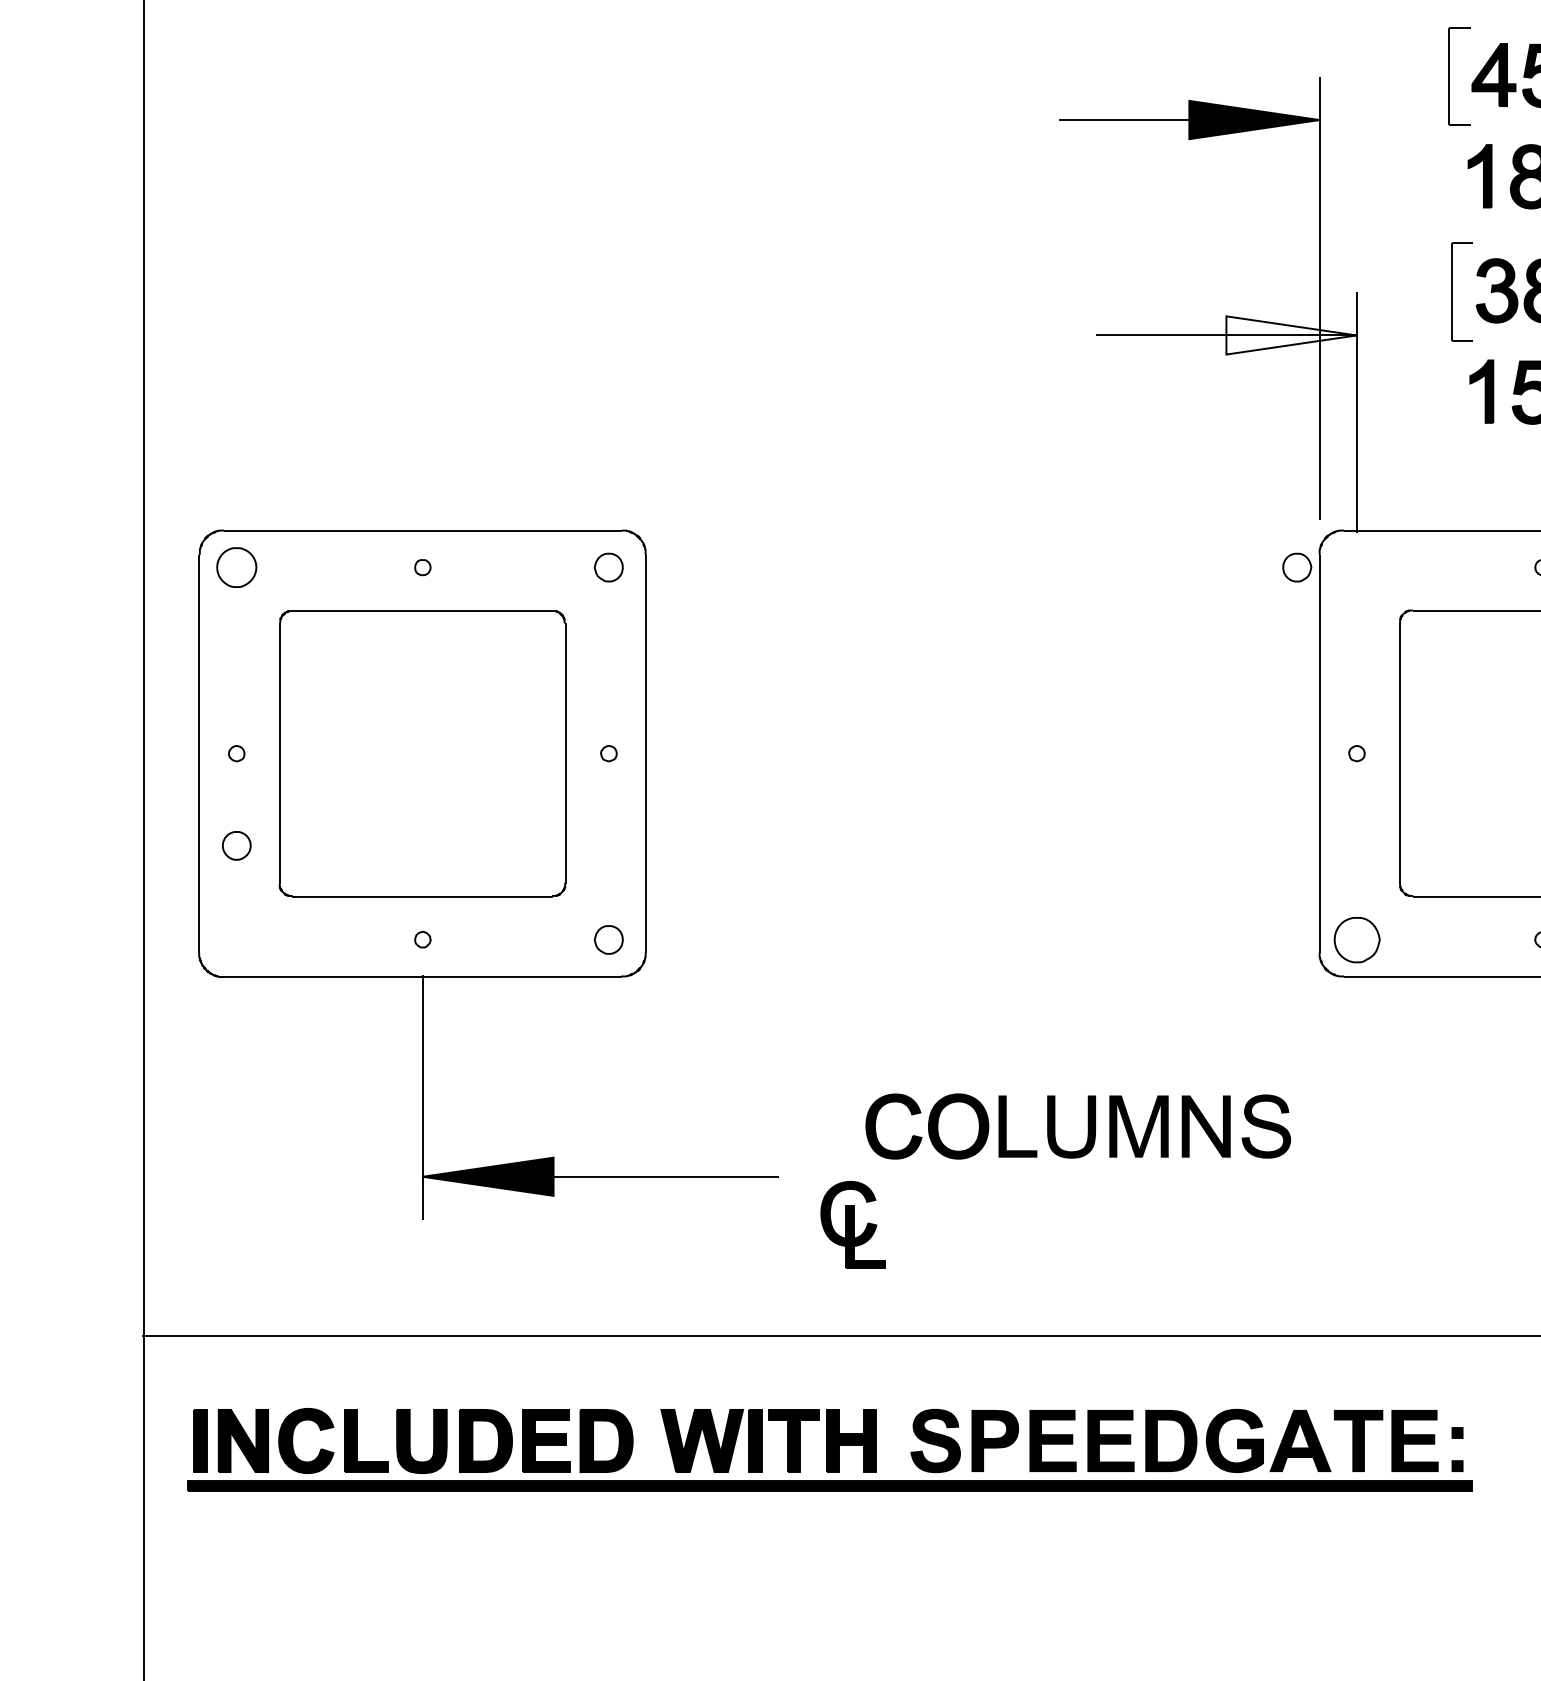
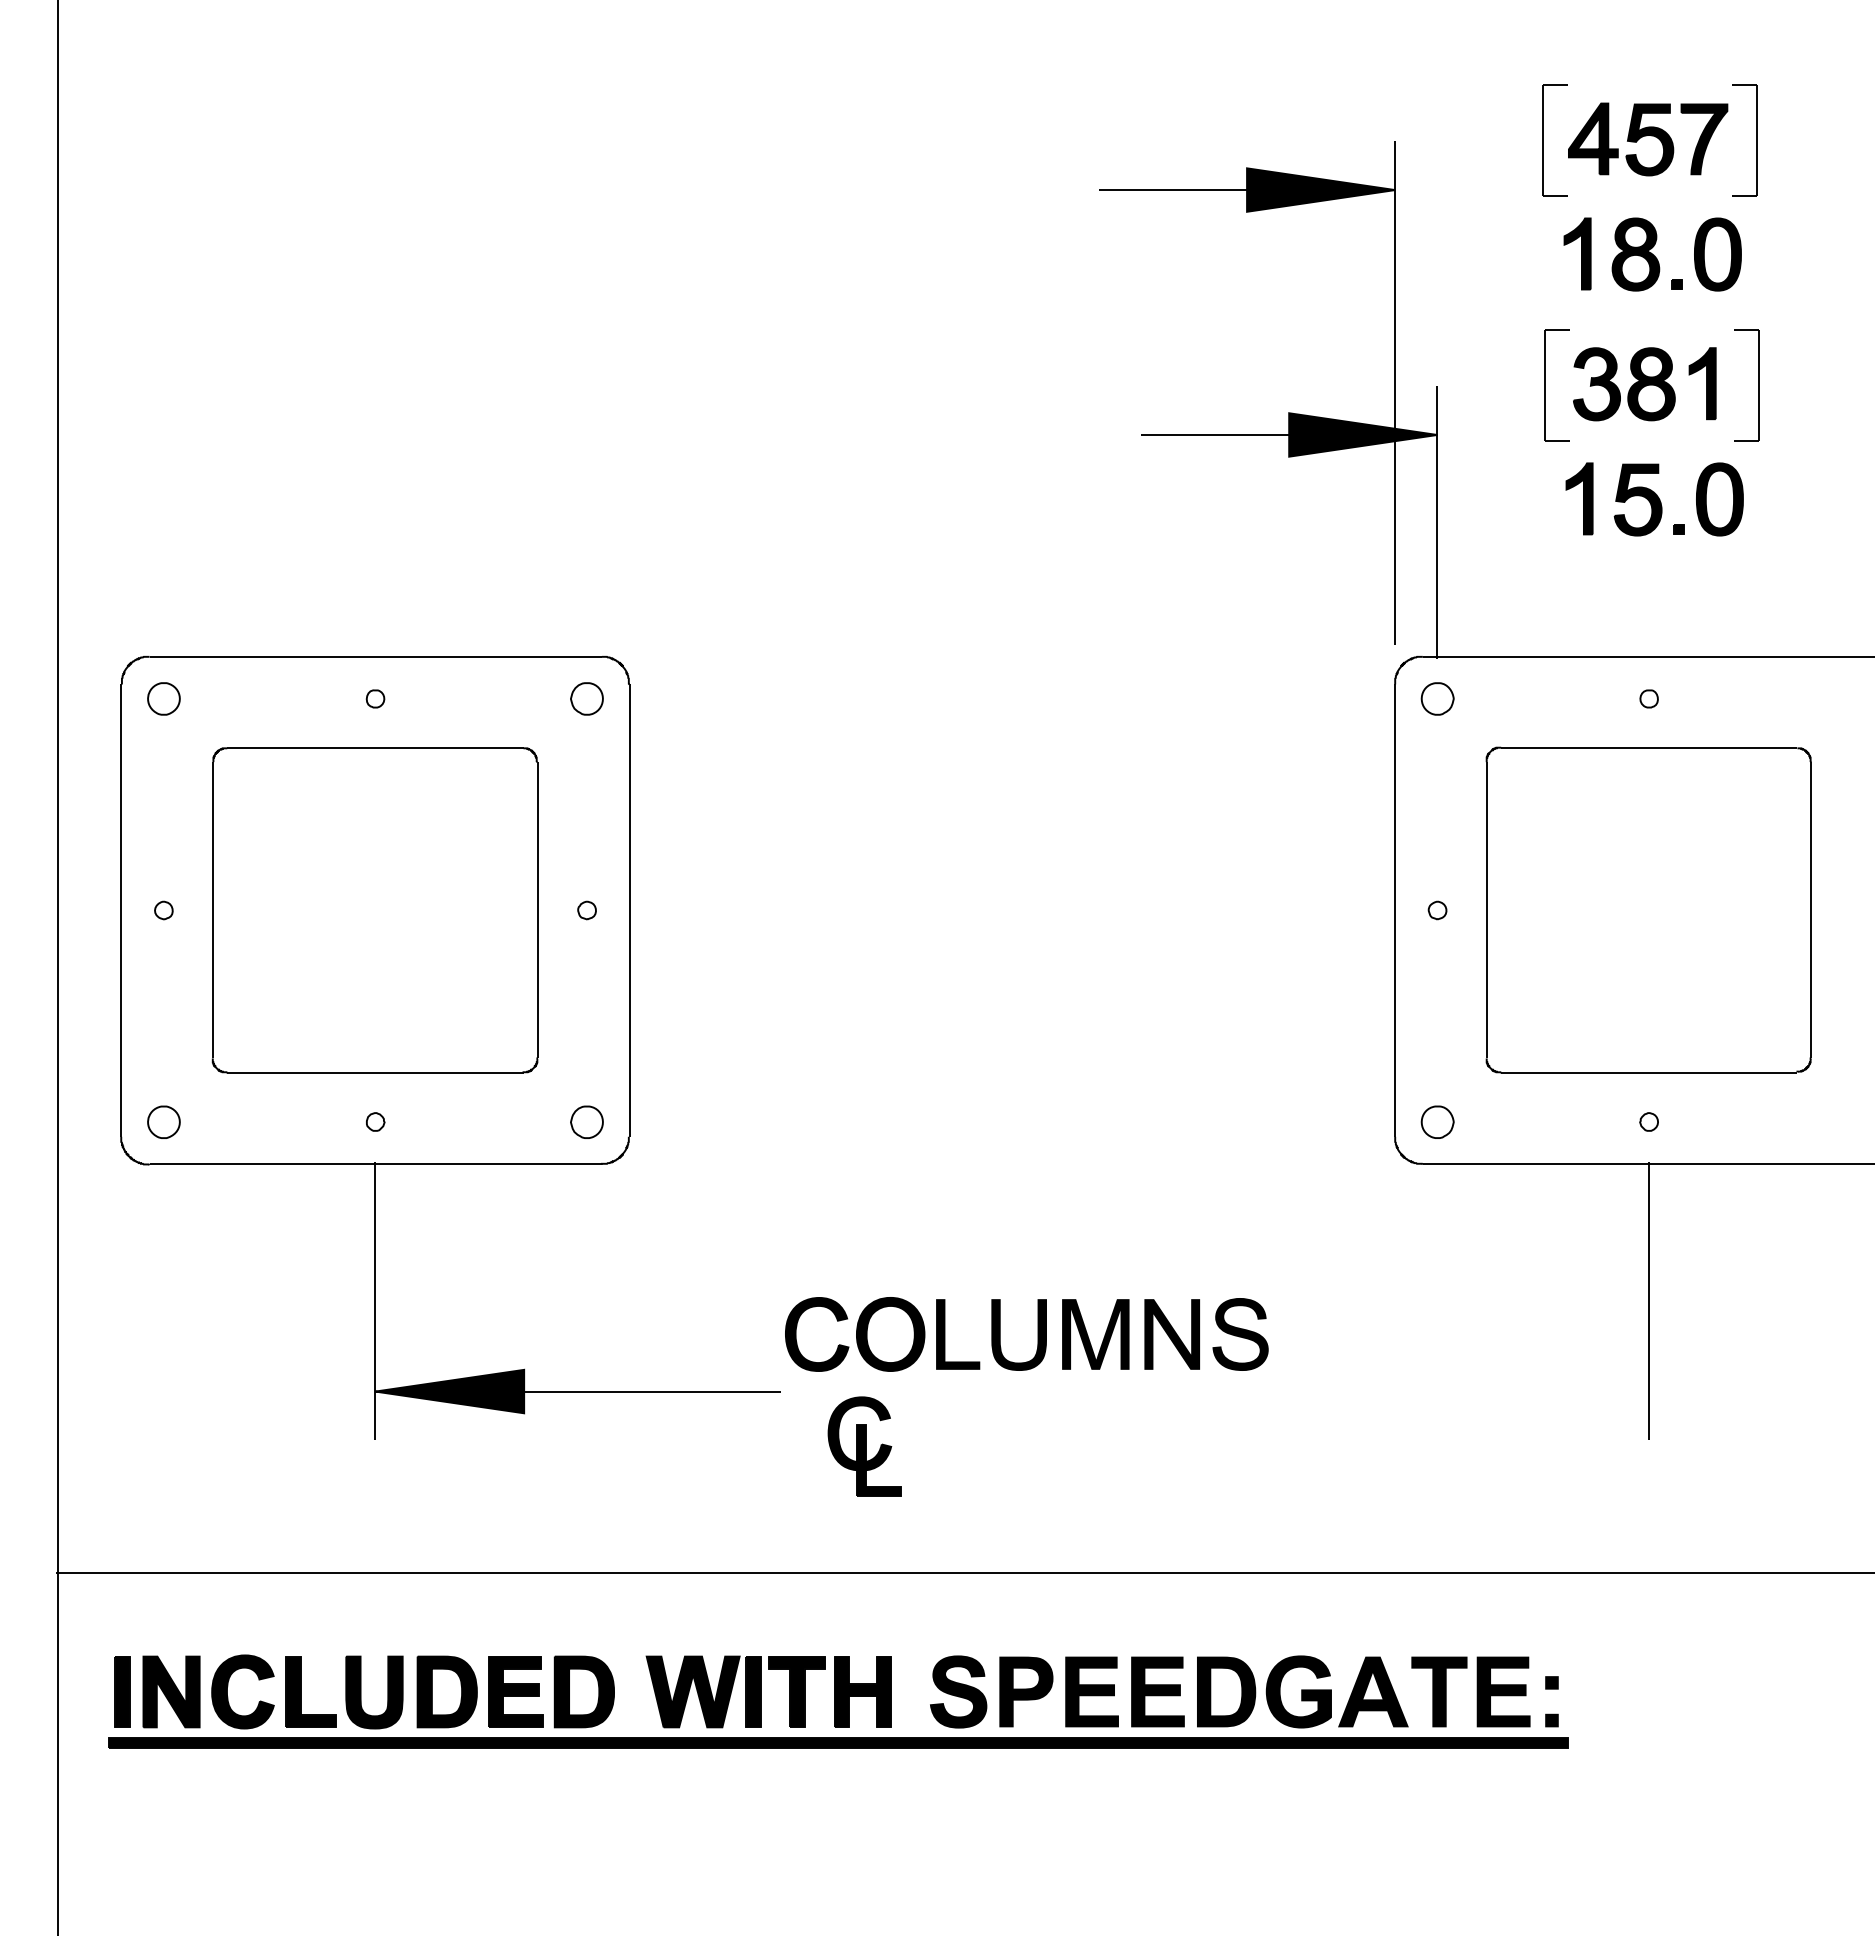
fill: (1291, 335) -> (1363, 434), added
part: (236, 567) -> (163, 698), size x0.71
part: (1297, 567) -> (1437, 698), moved
part: (236, 845) -> (163, 1121), moved
part: (1356, 939) -> (1437, 1121), size x0.62
part: (1087, 1126) -> (1037, 1334), moved

